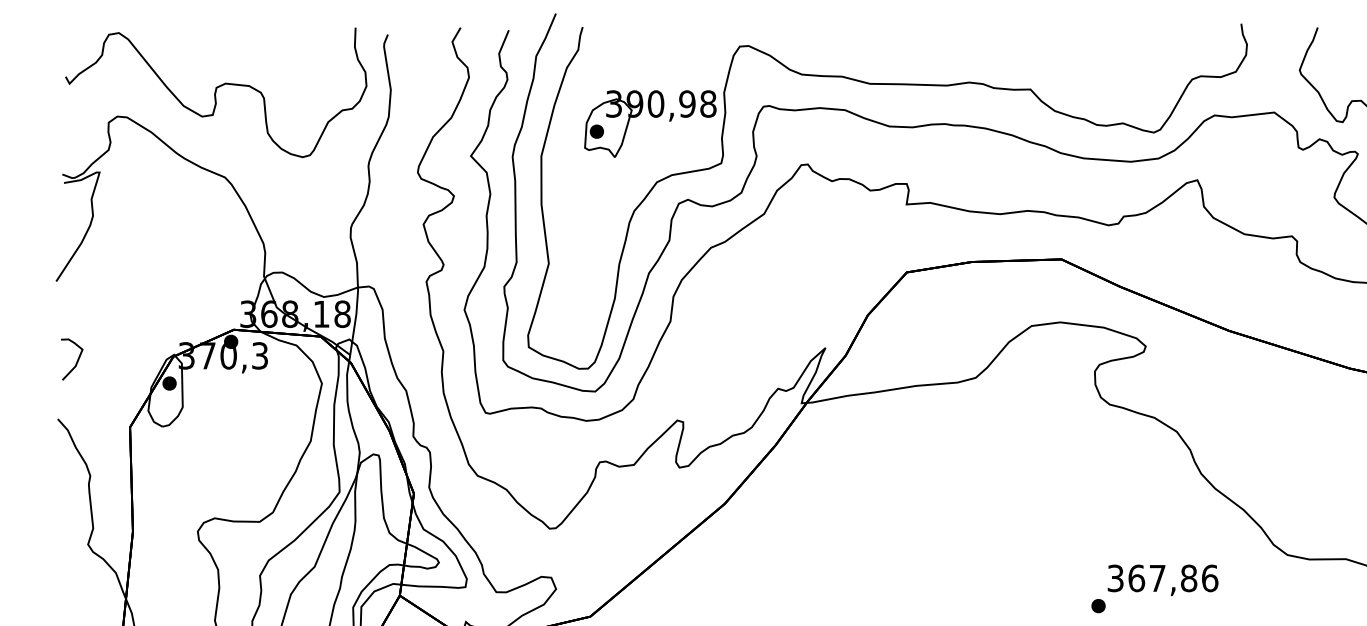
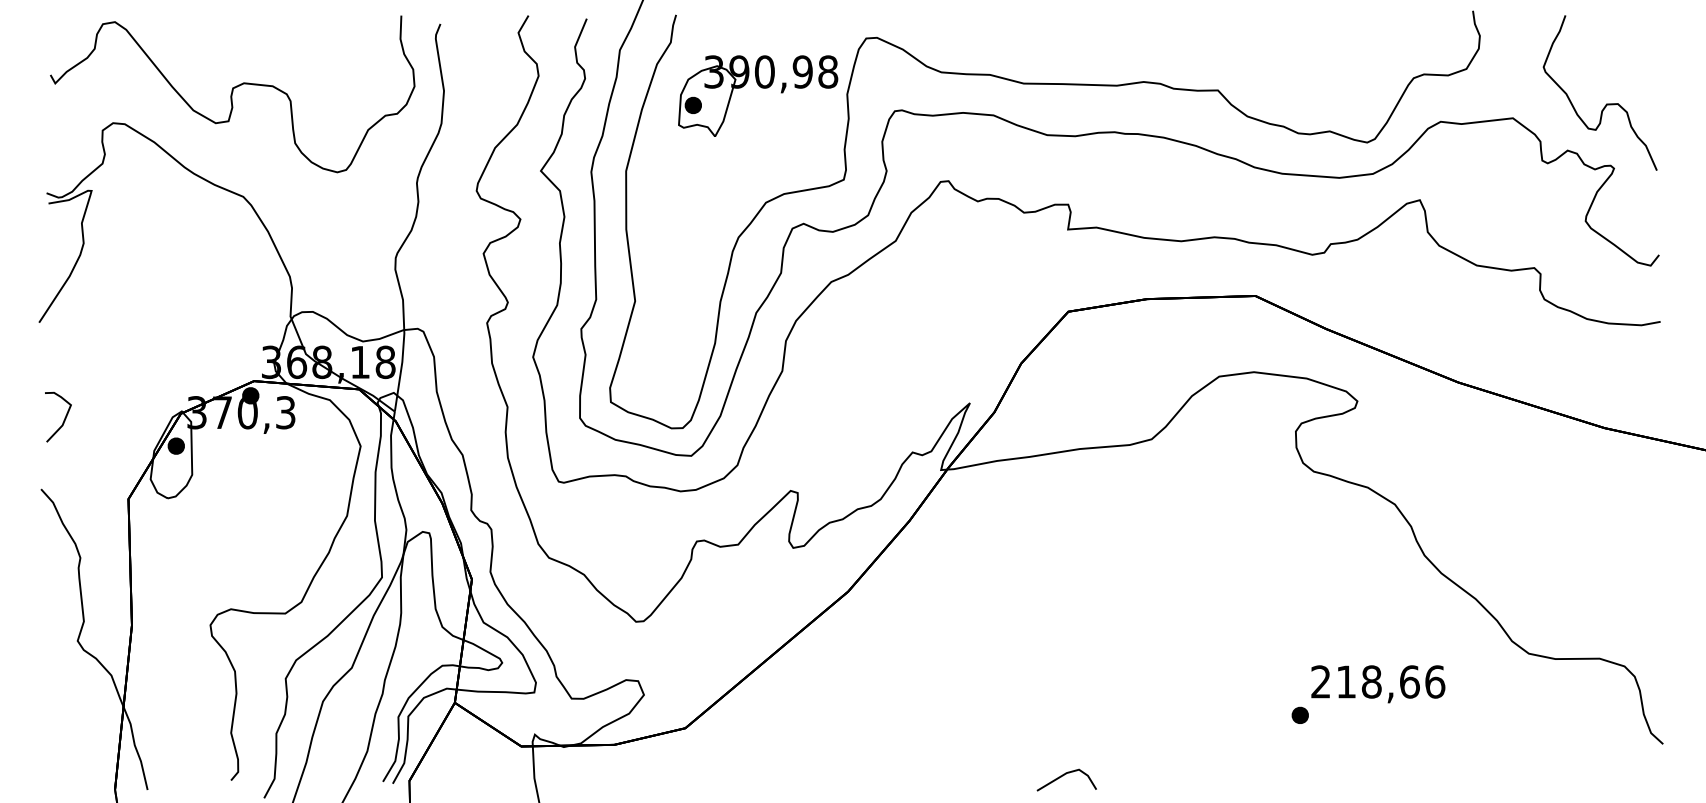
part: (653, 117) -> (761, 88), moved
text: (1152, 578) -> (1365, 681), 367,86 -> 218,66

